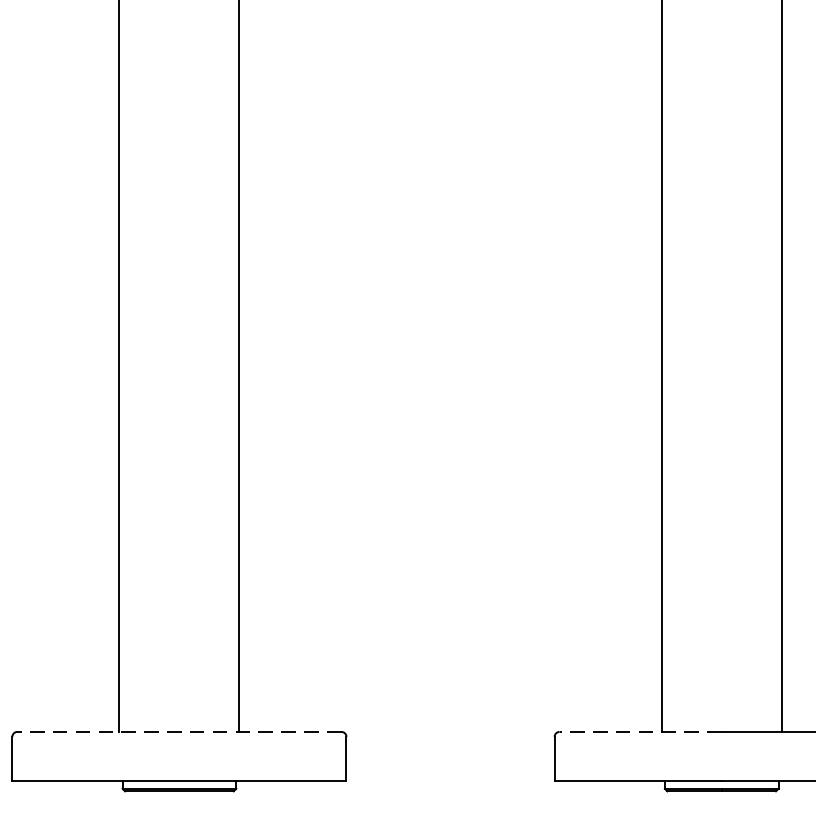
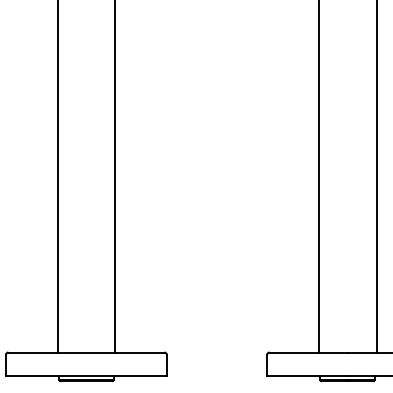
line: (177, 731) -> (85, 352), dashed -> solid
line: (640, 731) -> (308, 352), dashed -> solid

